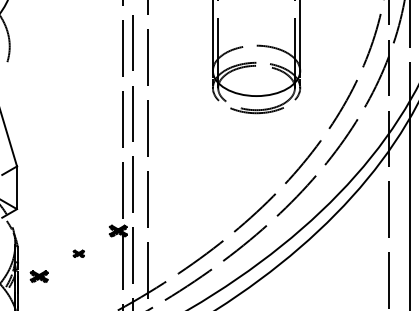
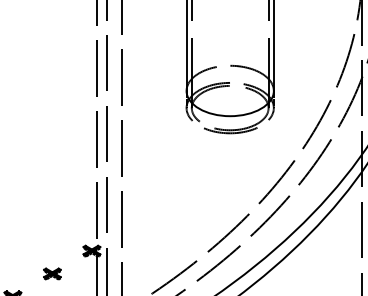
part: (78, 253) -> (52, 273), size x1.67

